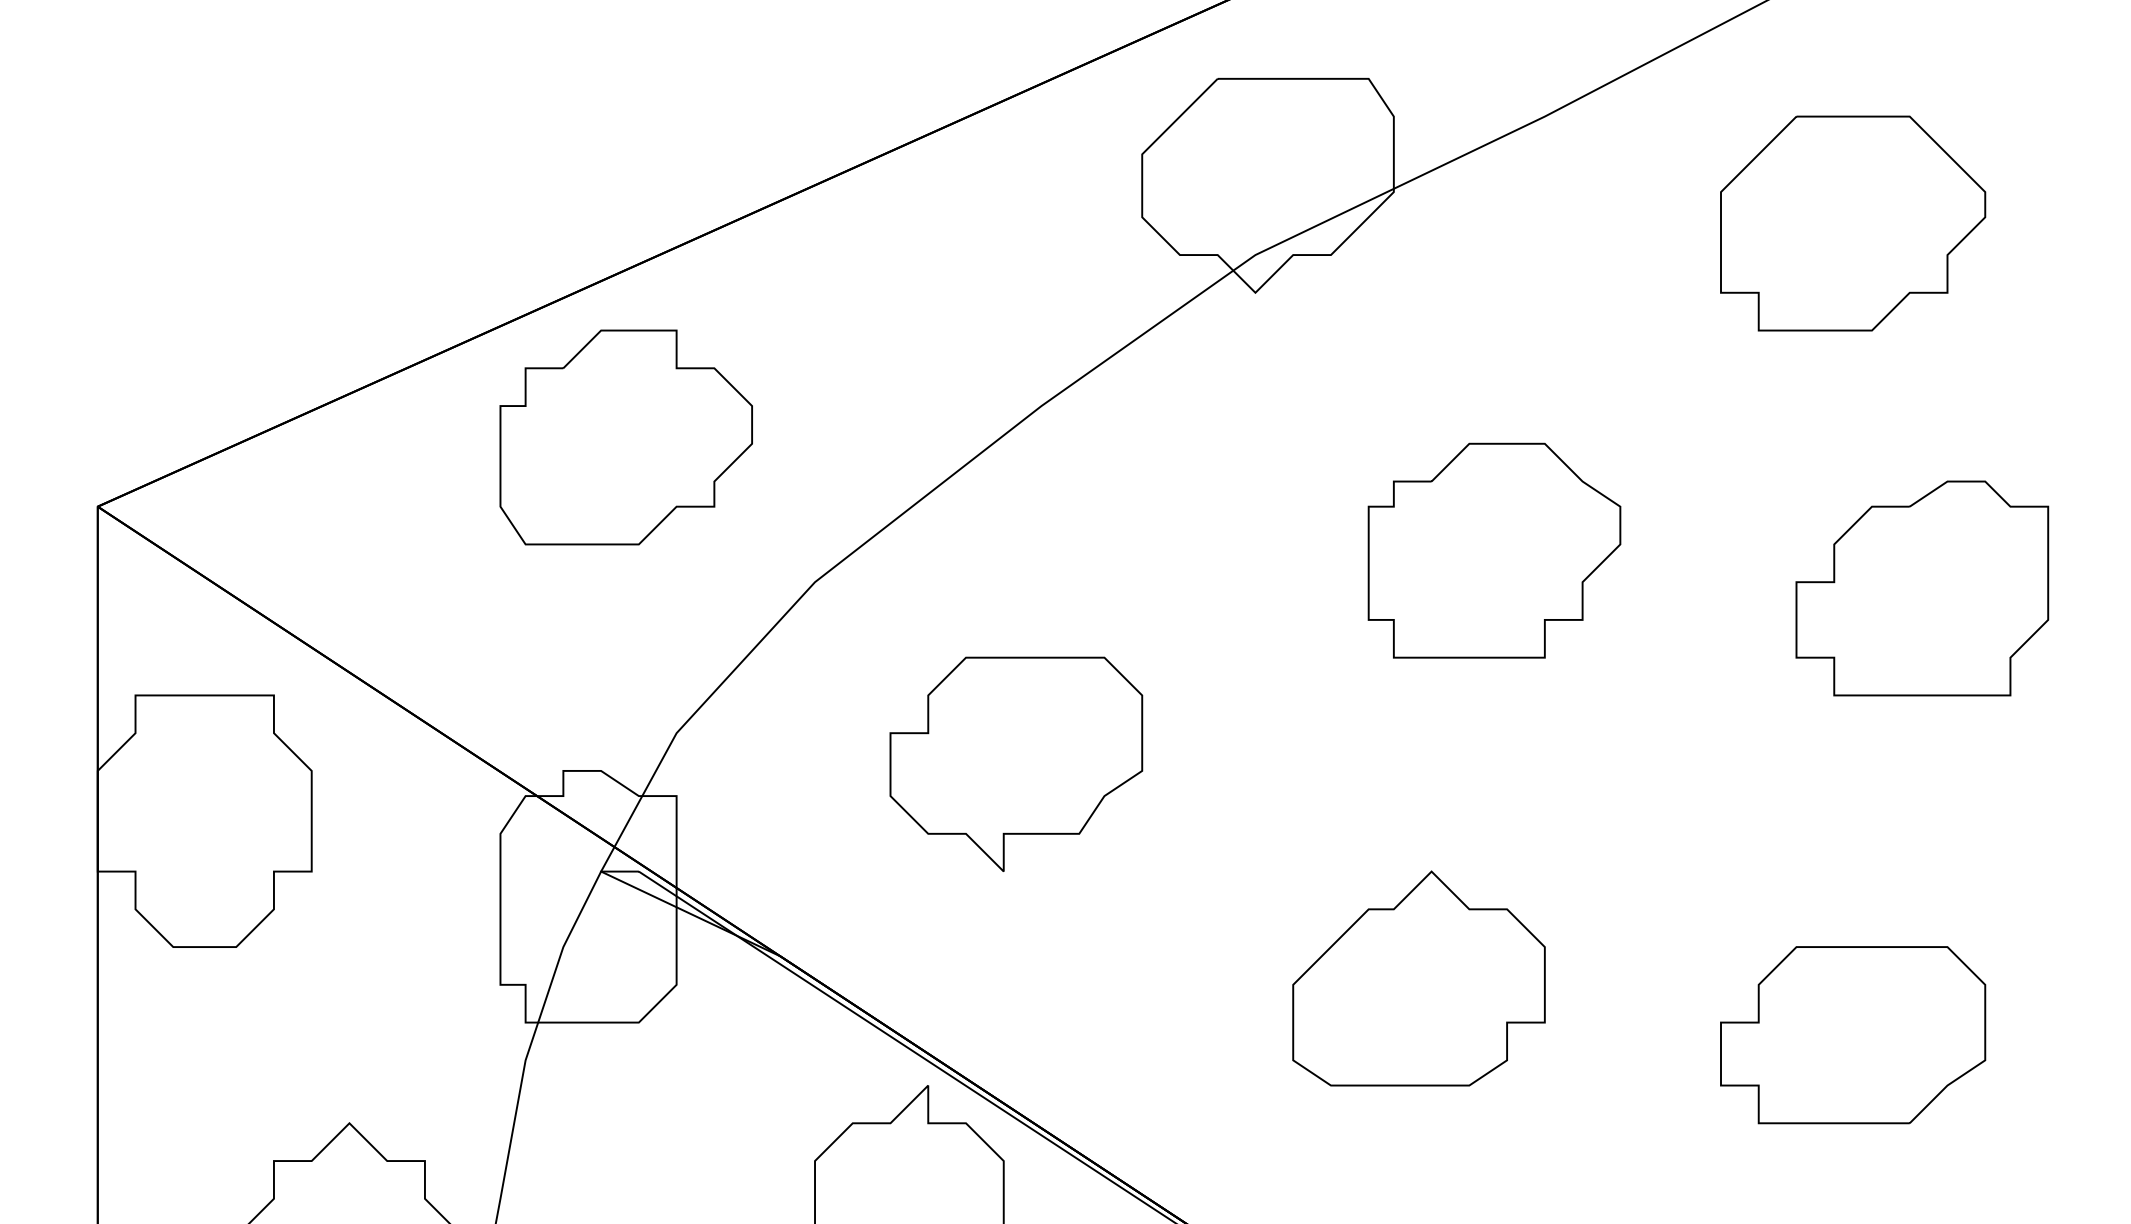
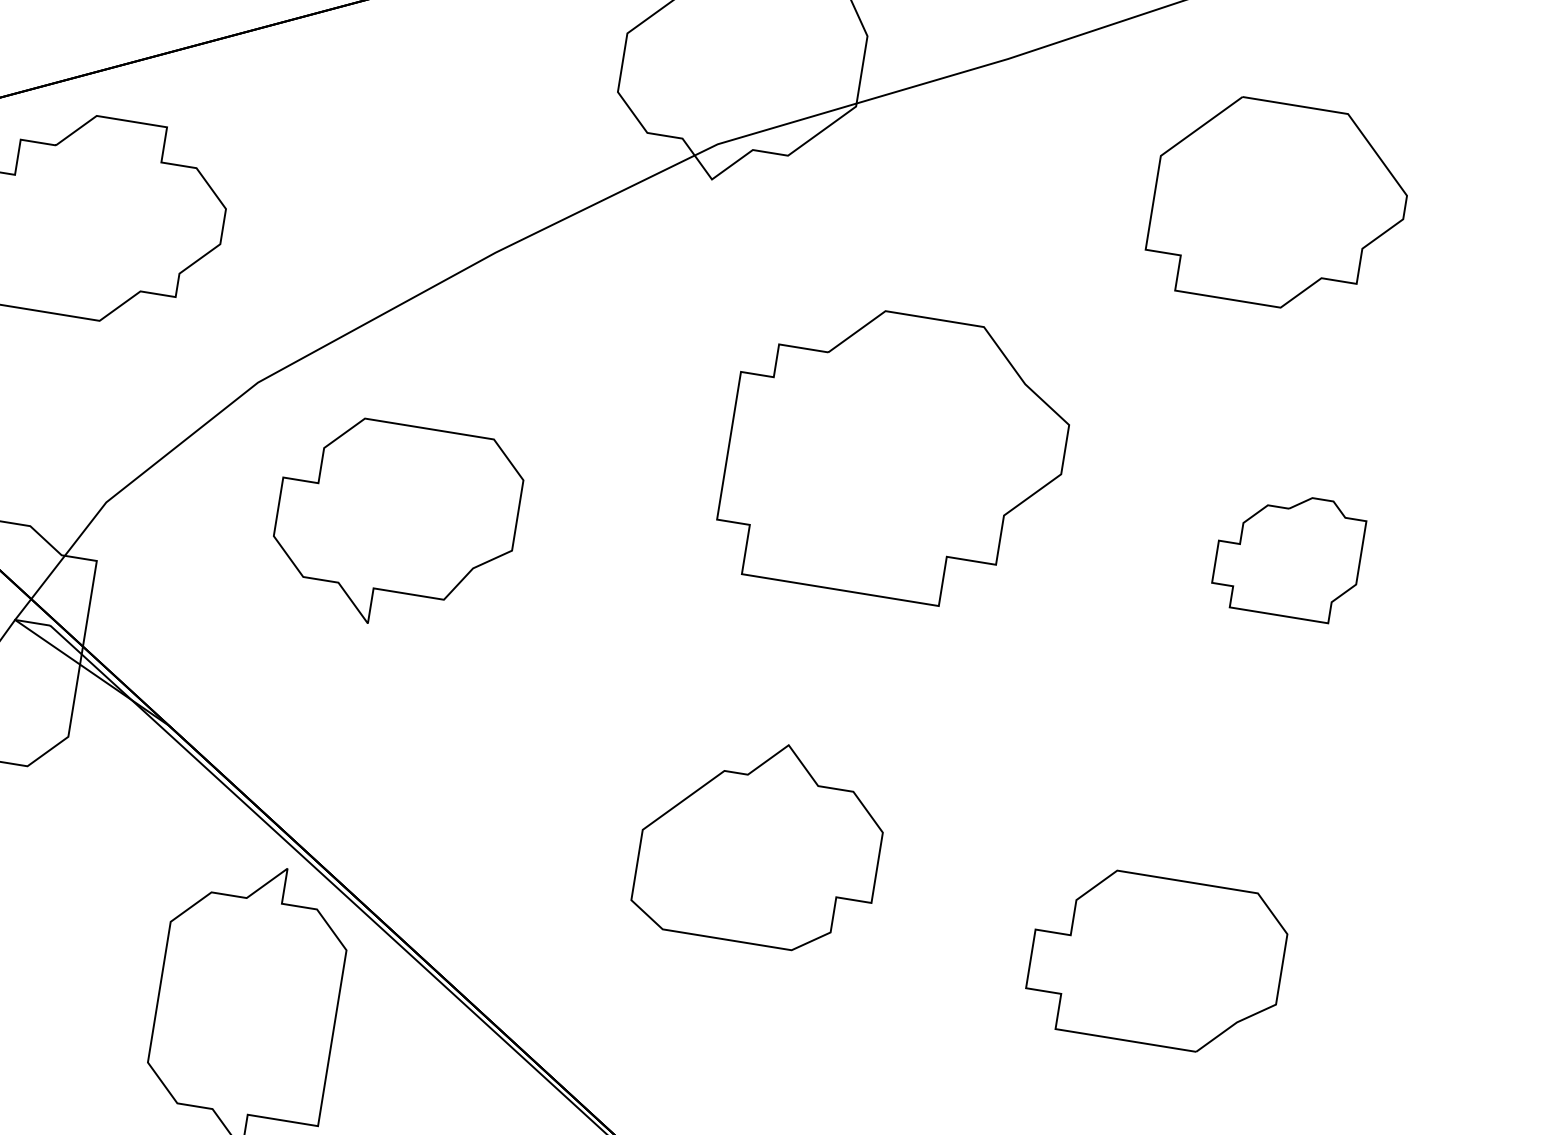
part: (1494, 550) -> (895, 455), size x1.4
part: (1922, 588) -> (1288, 555), size x0.6
part: (1016, 763) -> (396, 524), moved

